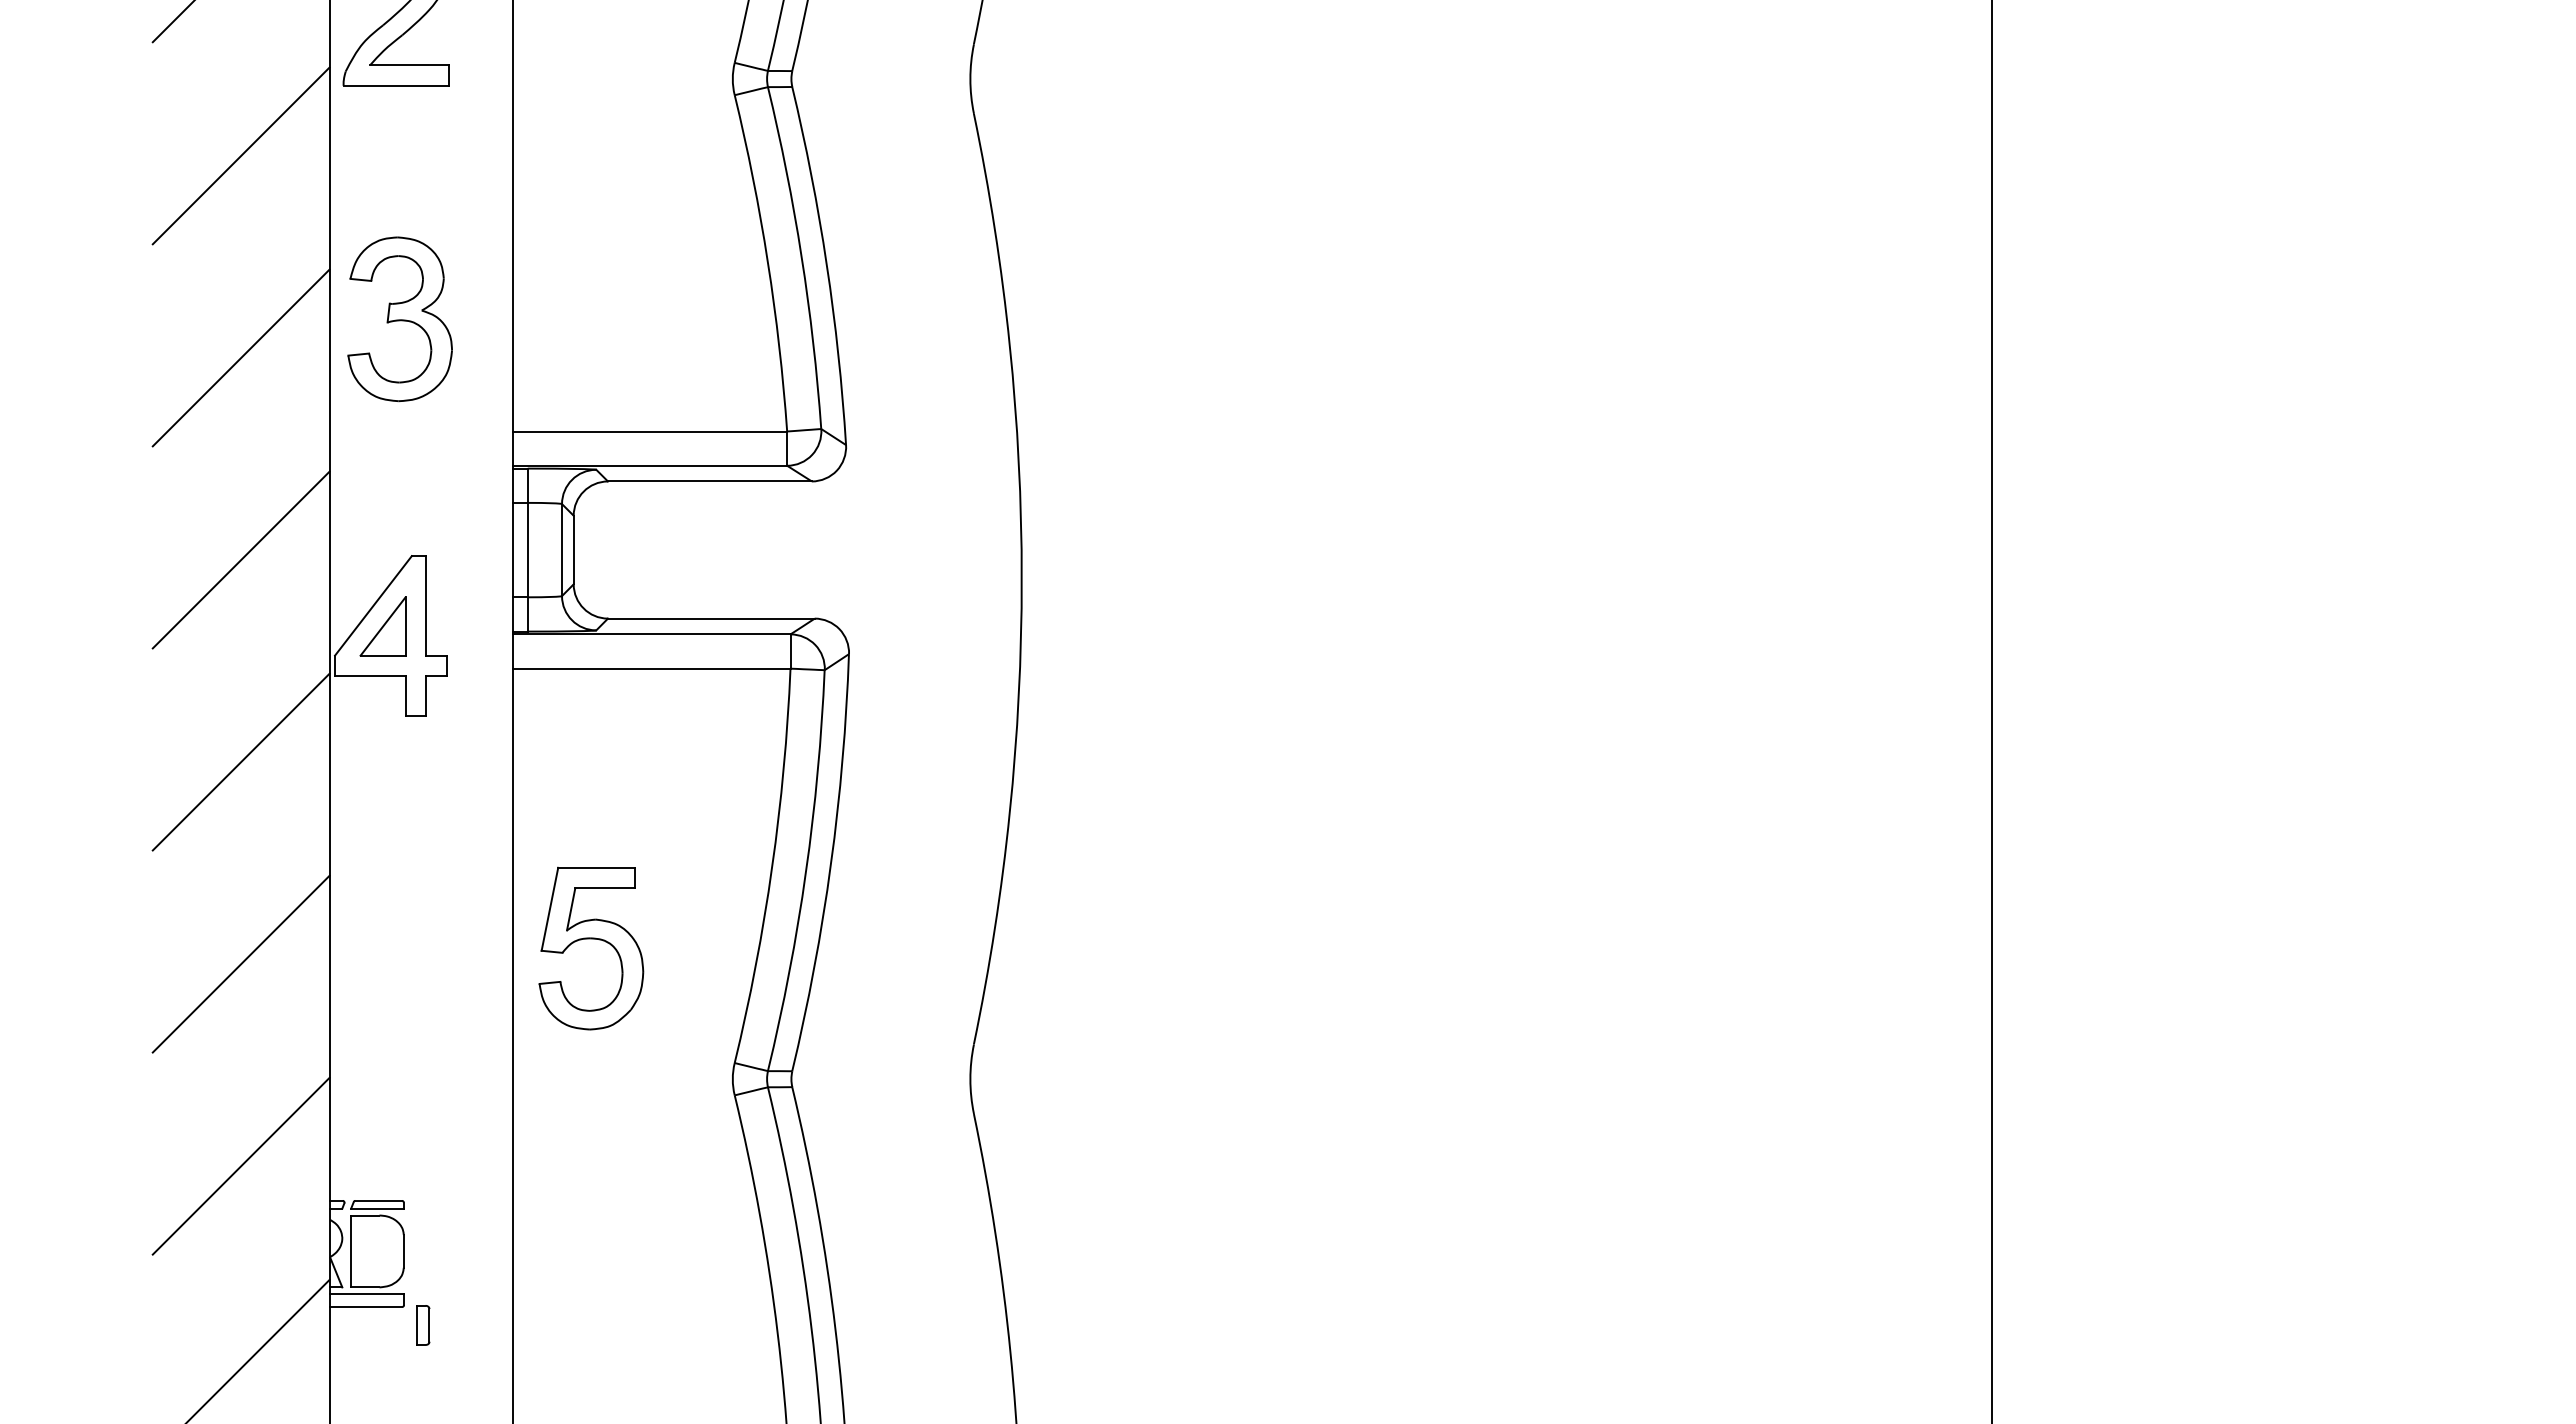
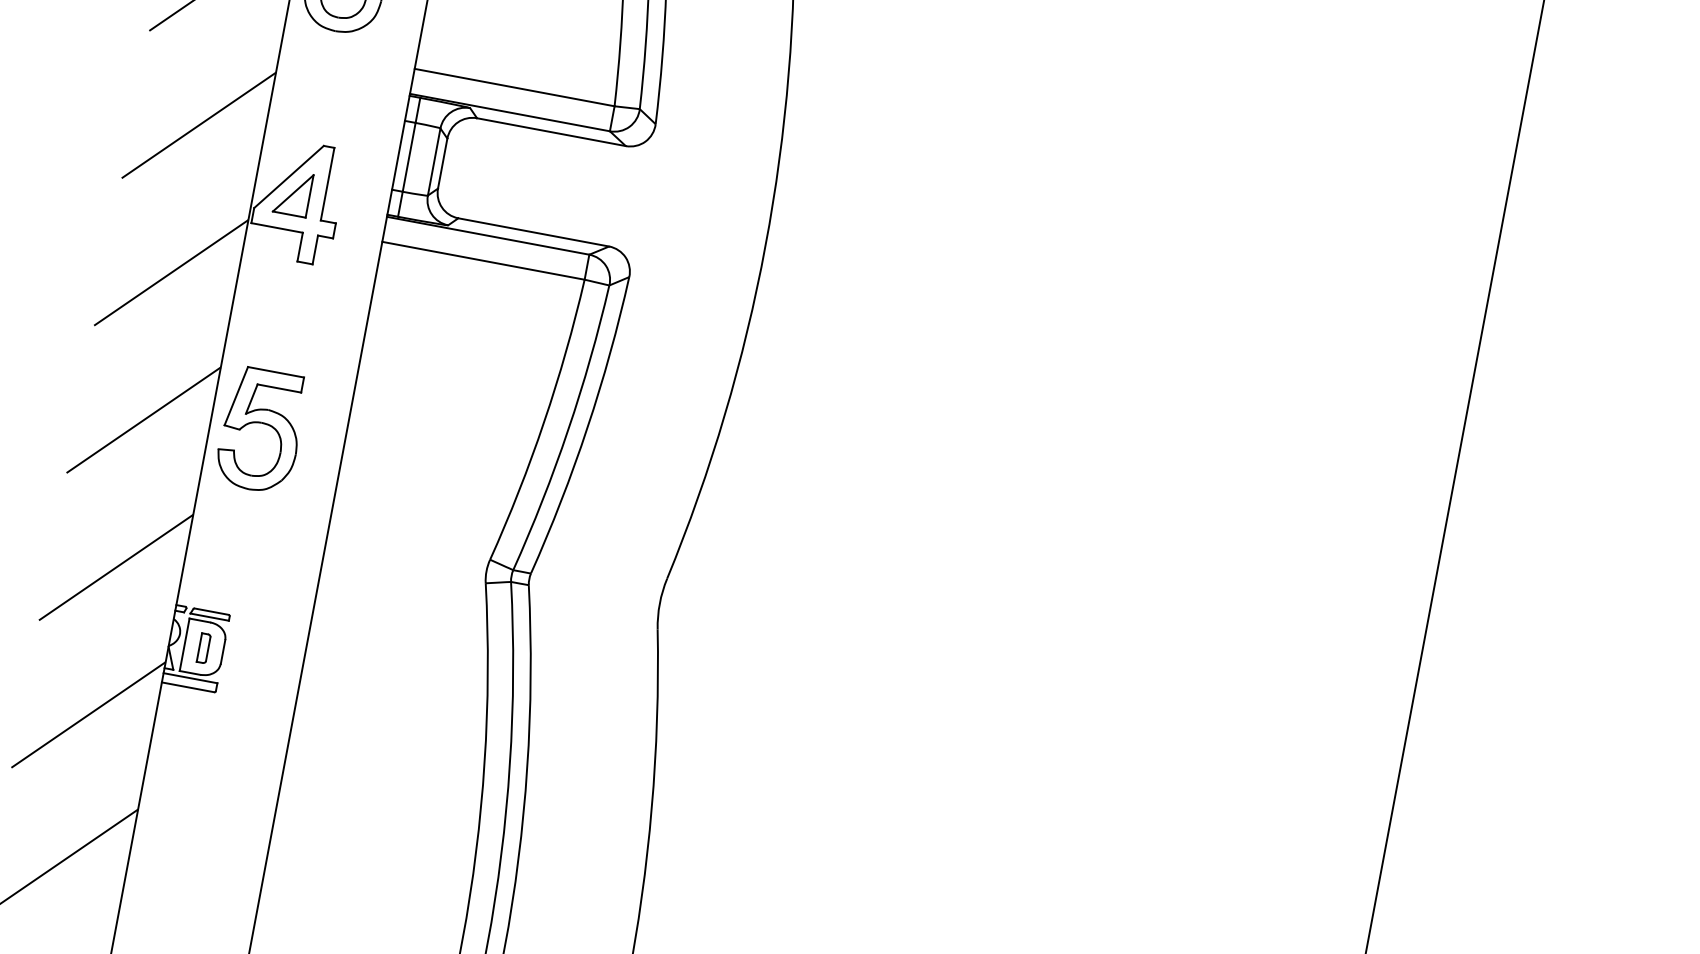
part: (591, 939) -> (262, 423), moved
part: (423, 1325) -> (203, 648), moved

